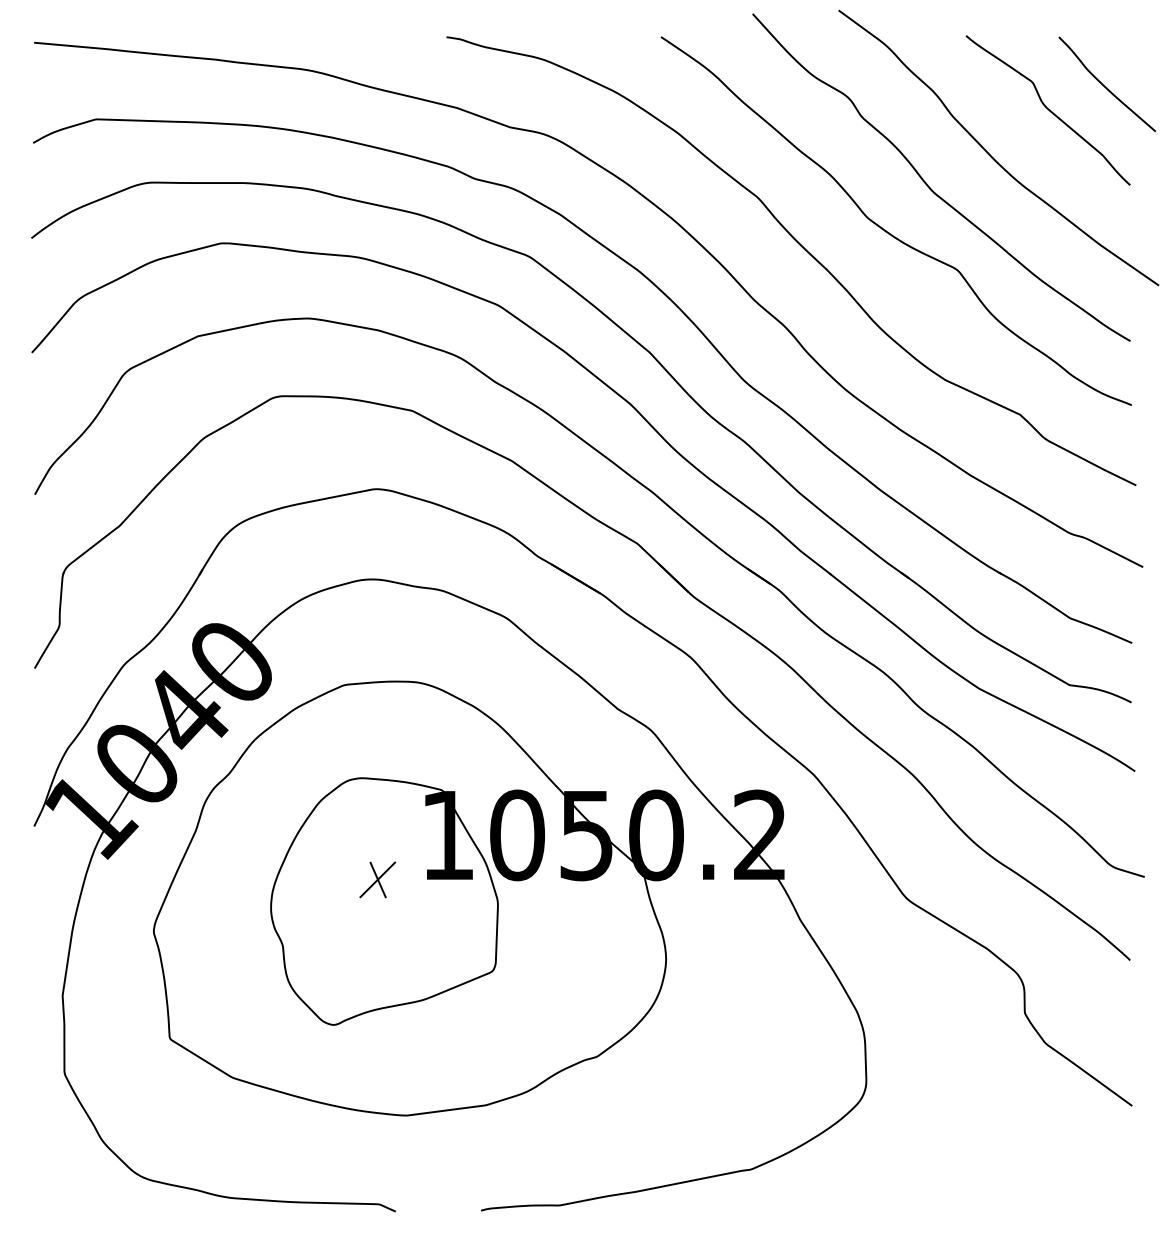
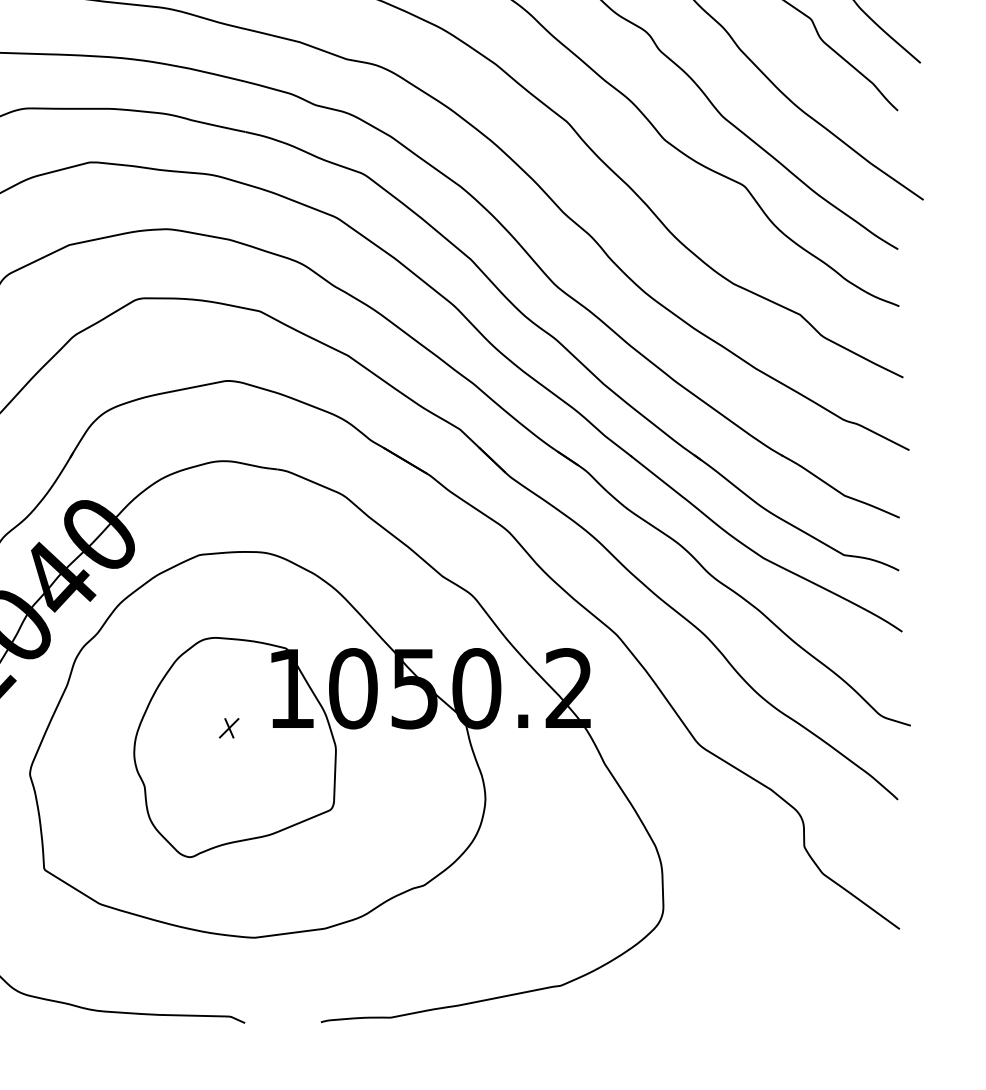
part: (377, 879) -> (228, 727), size x0.6

